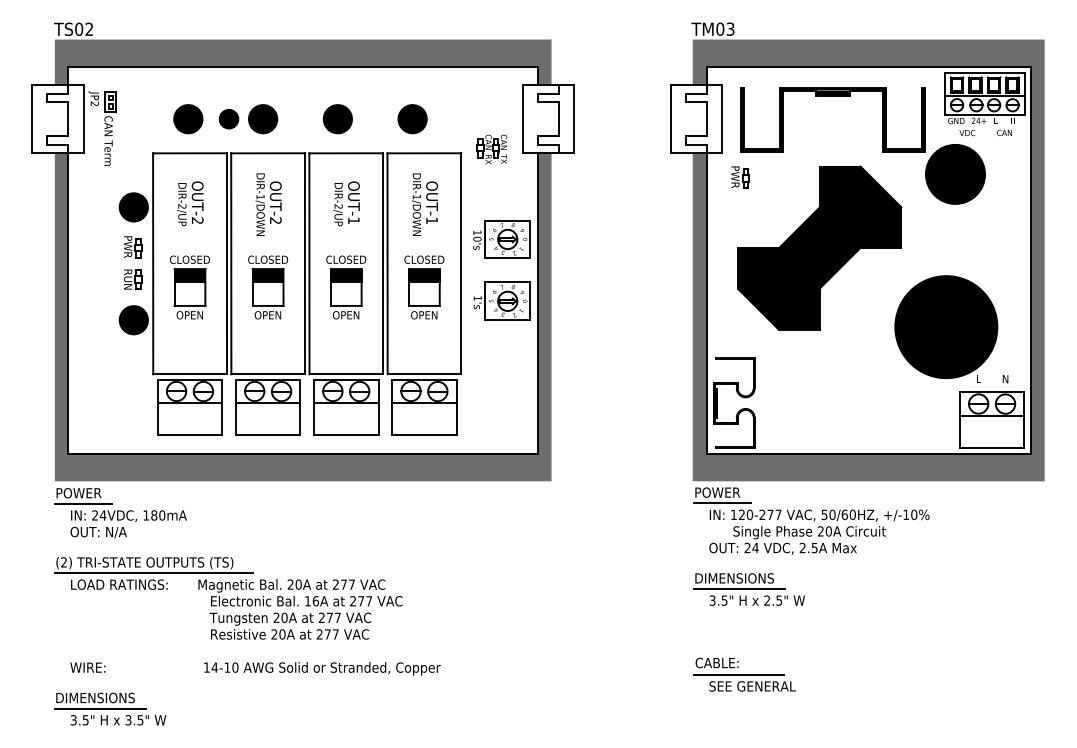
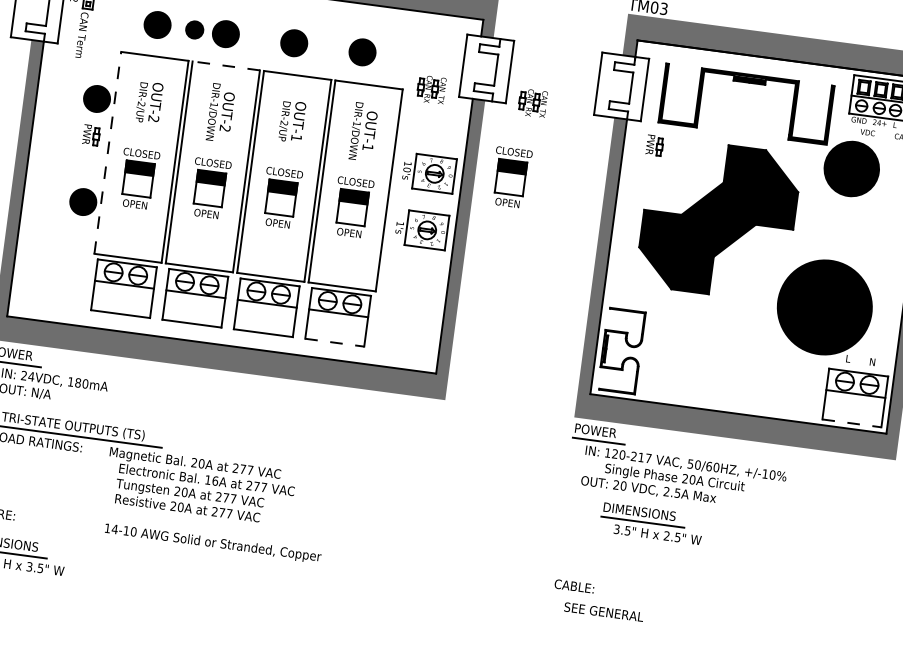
part: (602, 149) -> (532, 103), added
line: (268, 153) -> (226, 66), solid -> dashed
part: (590, 232) -> (511, 177), added
line: (153, 263) -> (108, 152), solid -> dashed
part: (133, 279) -> (87, 164), removed
line: (424, 435) -> (334, 342), solid -> dashed
line: (992, 447) -> (852, 423), solid -> dashed
text: (770, 514) -> (641, 457), 120-277 -> 120-217
text: (755, 547) -> (623, 485), 24 -> 20
part: (748, 589) -> (651, 523), moved
line: (739, 674) -> (593, 599), removed

